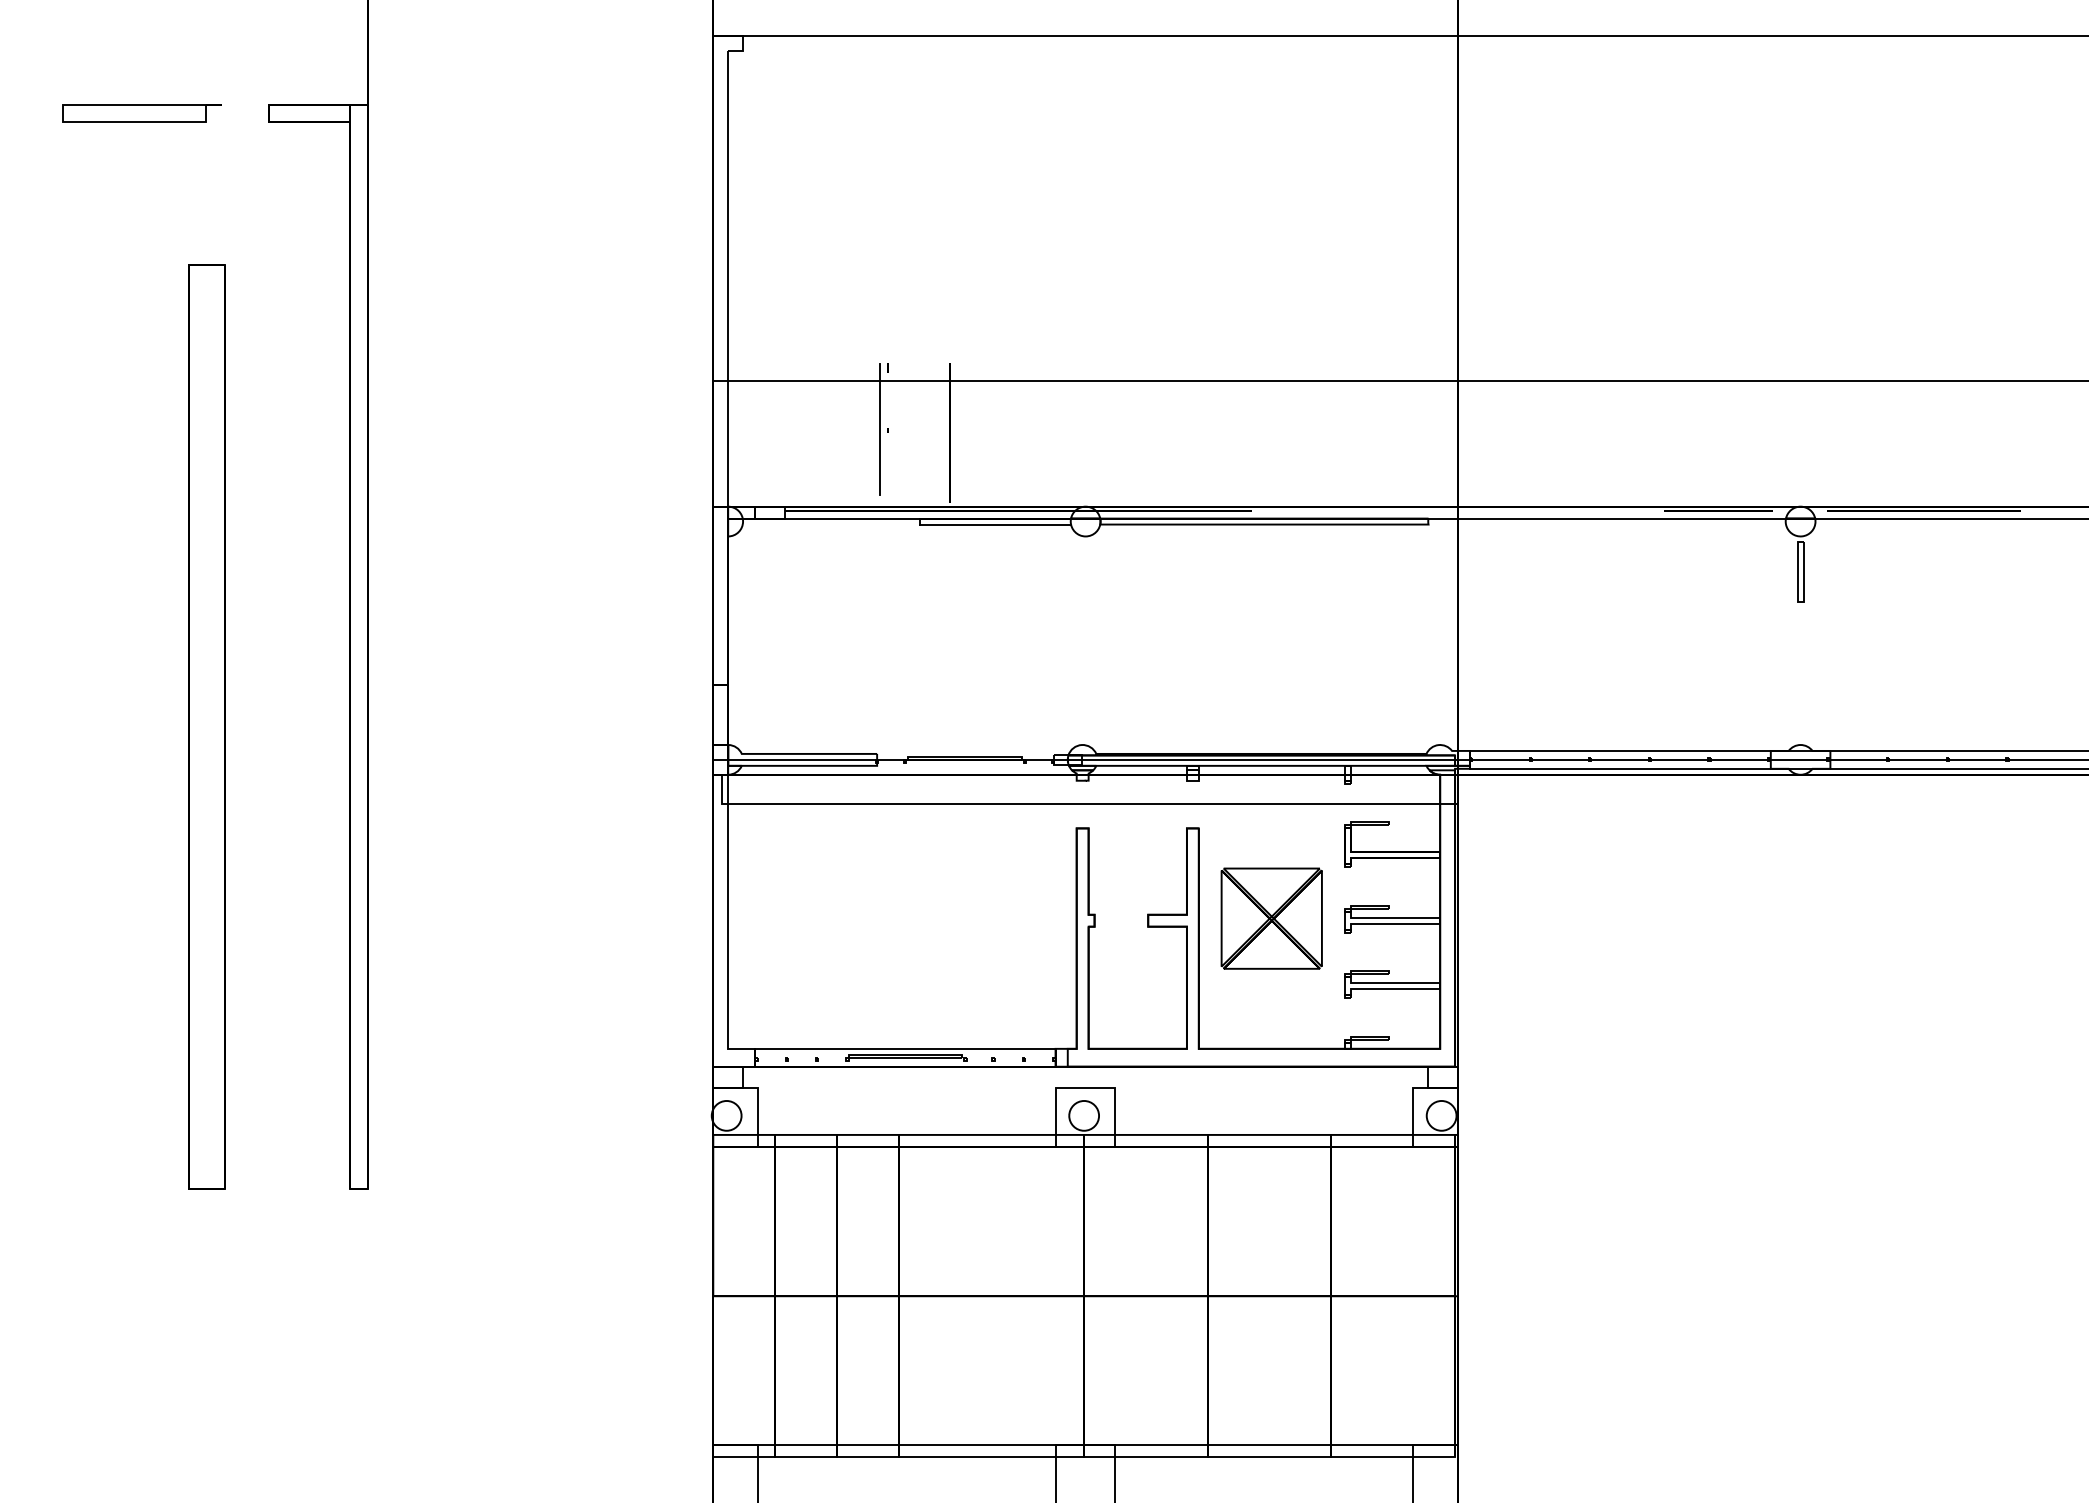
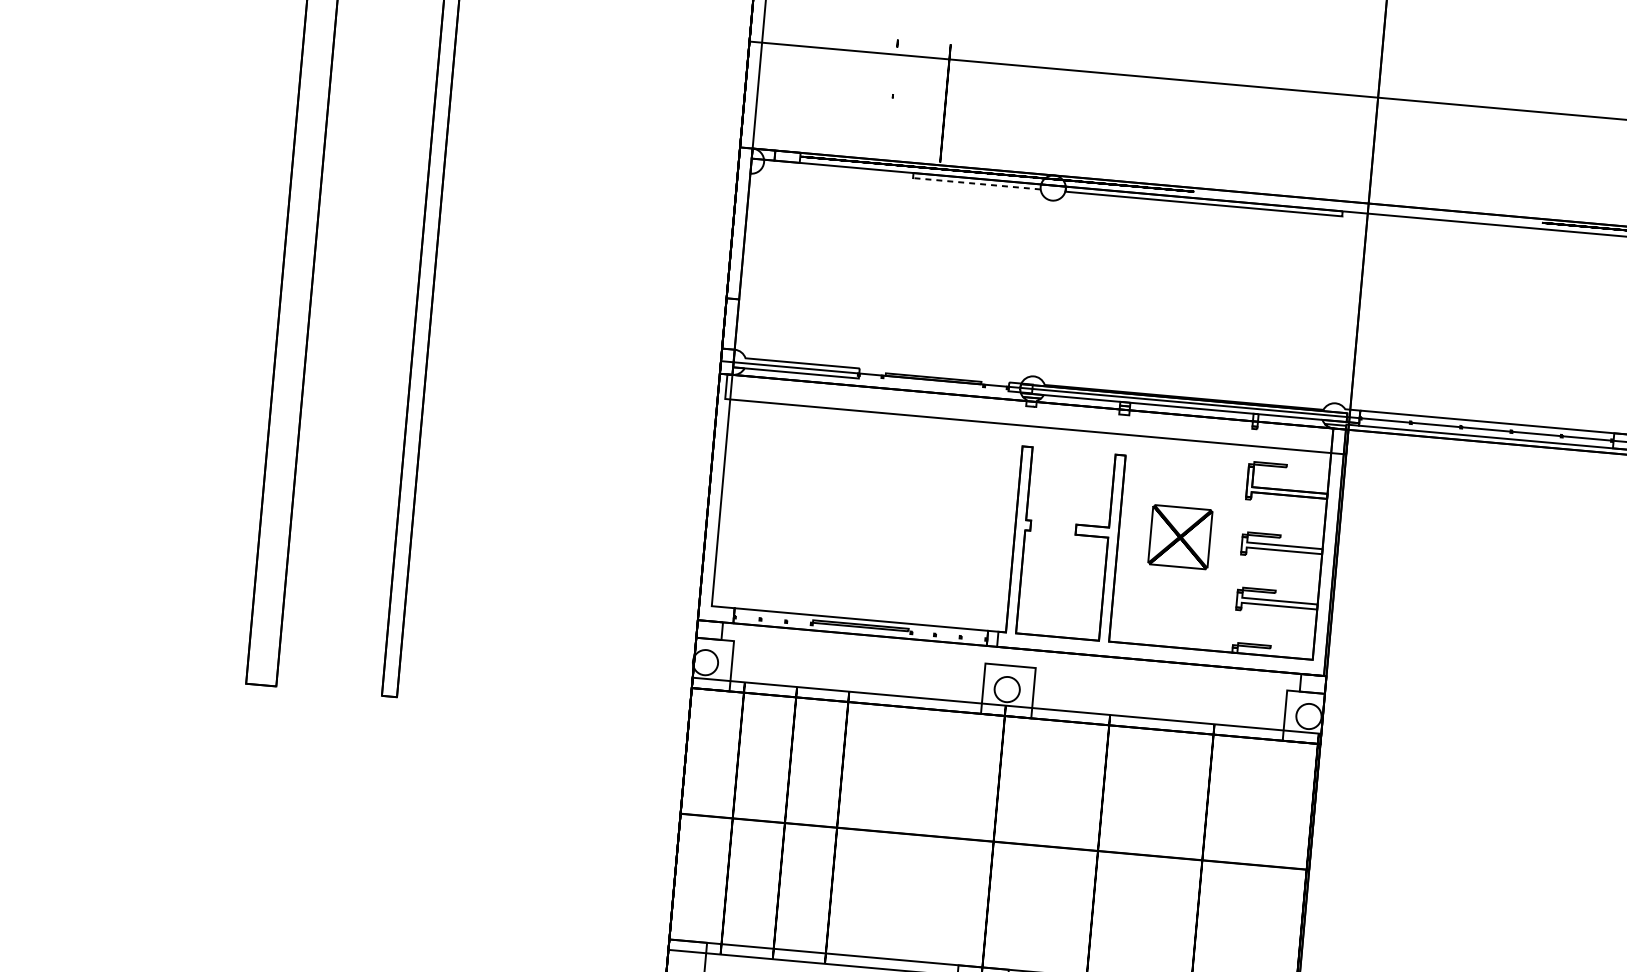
line: (880, 429) -> (887, 94), removed
line: (995, 524) -> (976, 183), solid -> dashed
part: (1271, 918) -> (1180, 537), size x0.7

